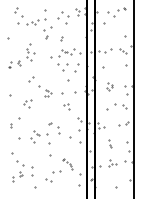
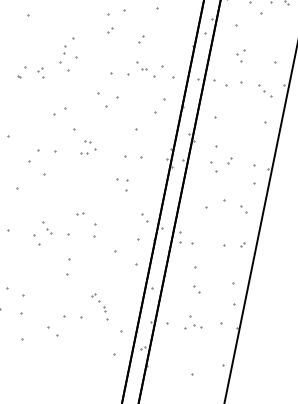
part: (108, 36) -> (240, 54), added
part: (62, 67) -> (105, 101), moved
part: (109, 86) -> (220, 160), size x1.67
part: (69, 93) -> (133, 157), size x0.62
part: (27, 103) -> (41, 160), size x1.67
part: (110, 143) -> (198, 280), size x1.67
part: (49, 149) -> (67, 267), size x0.62

